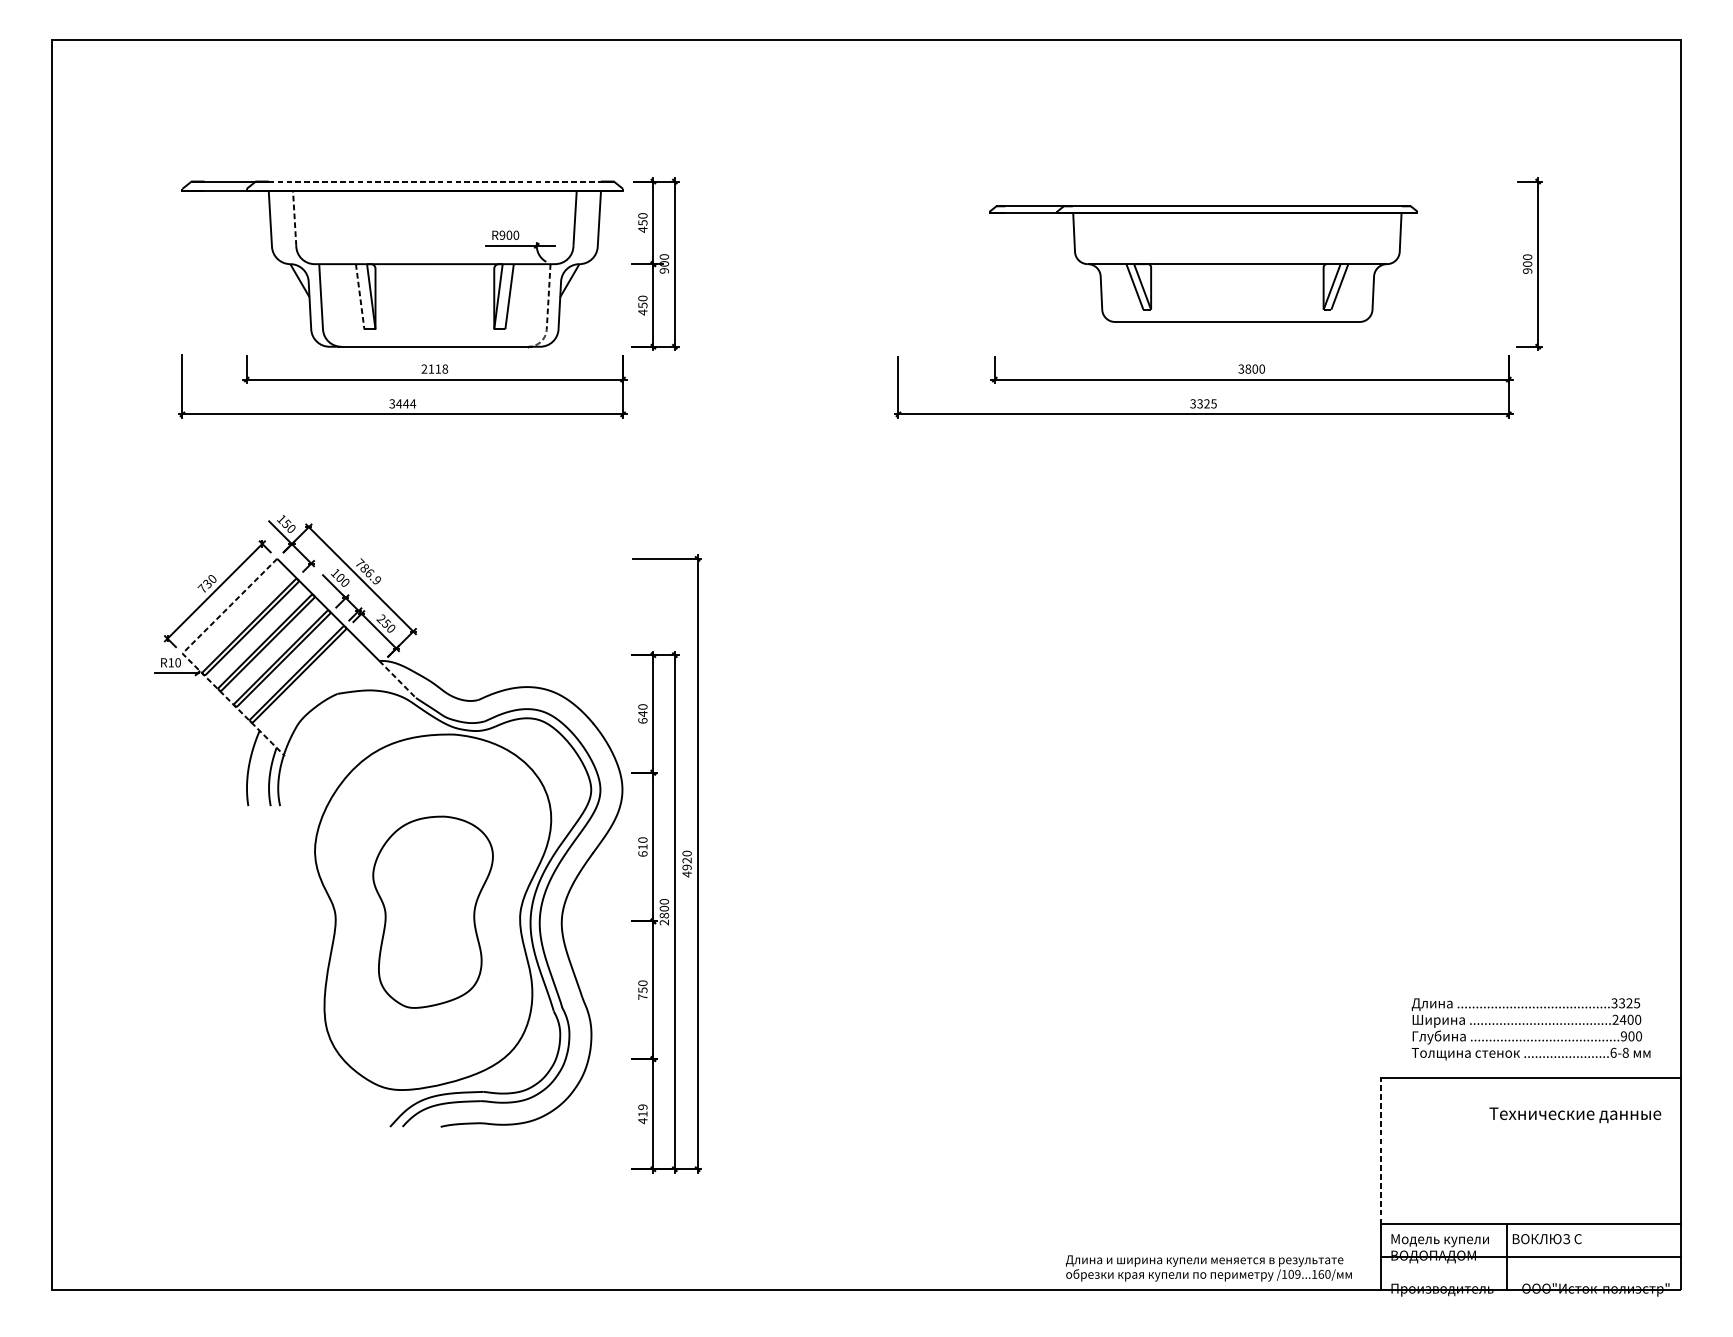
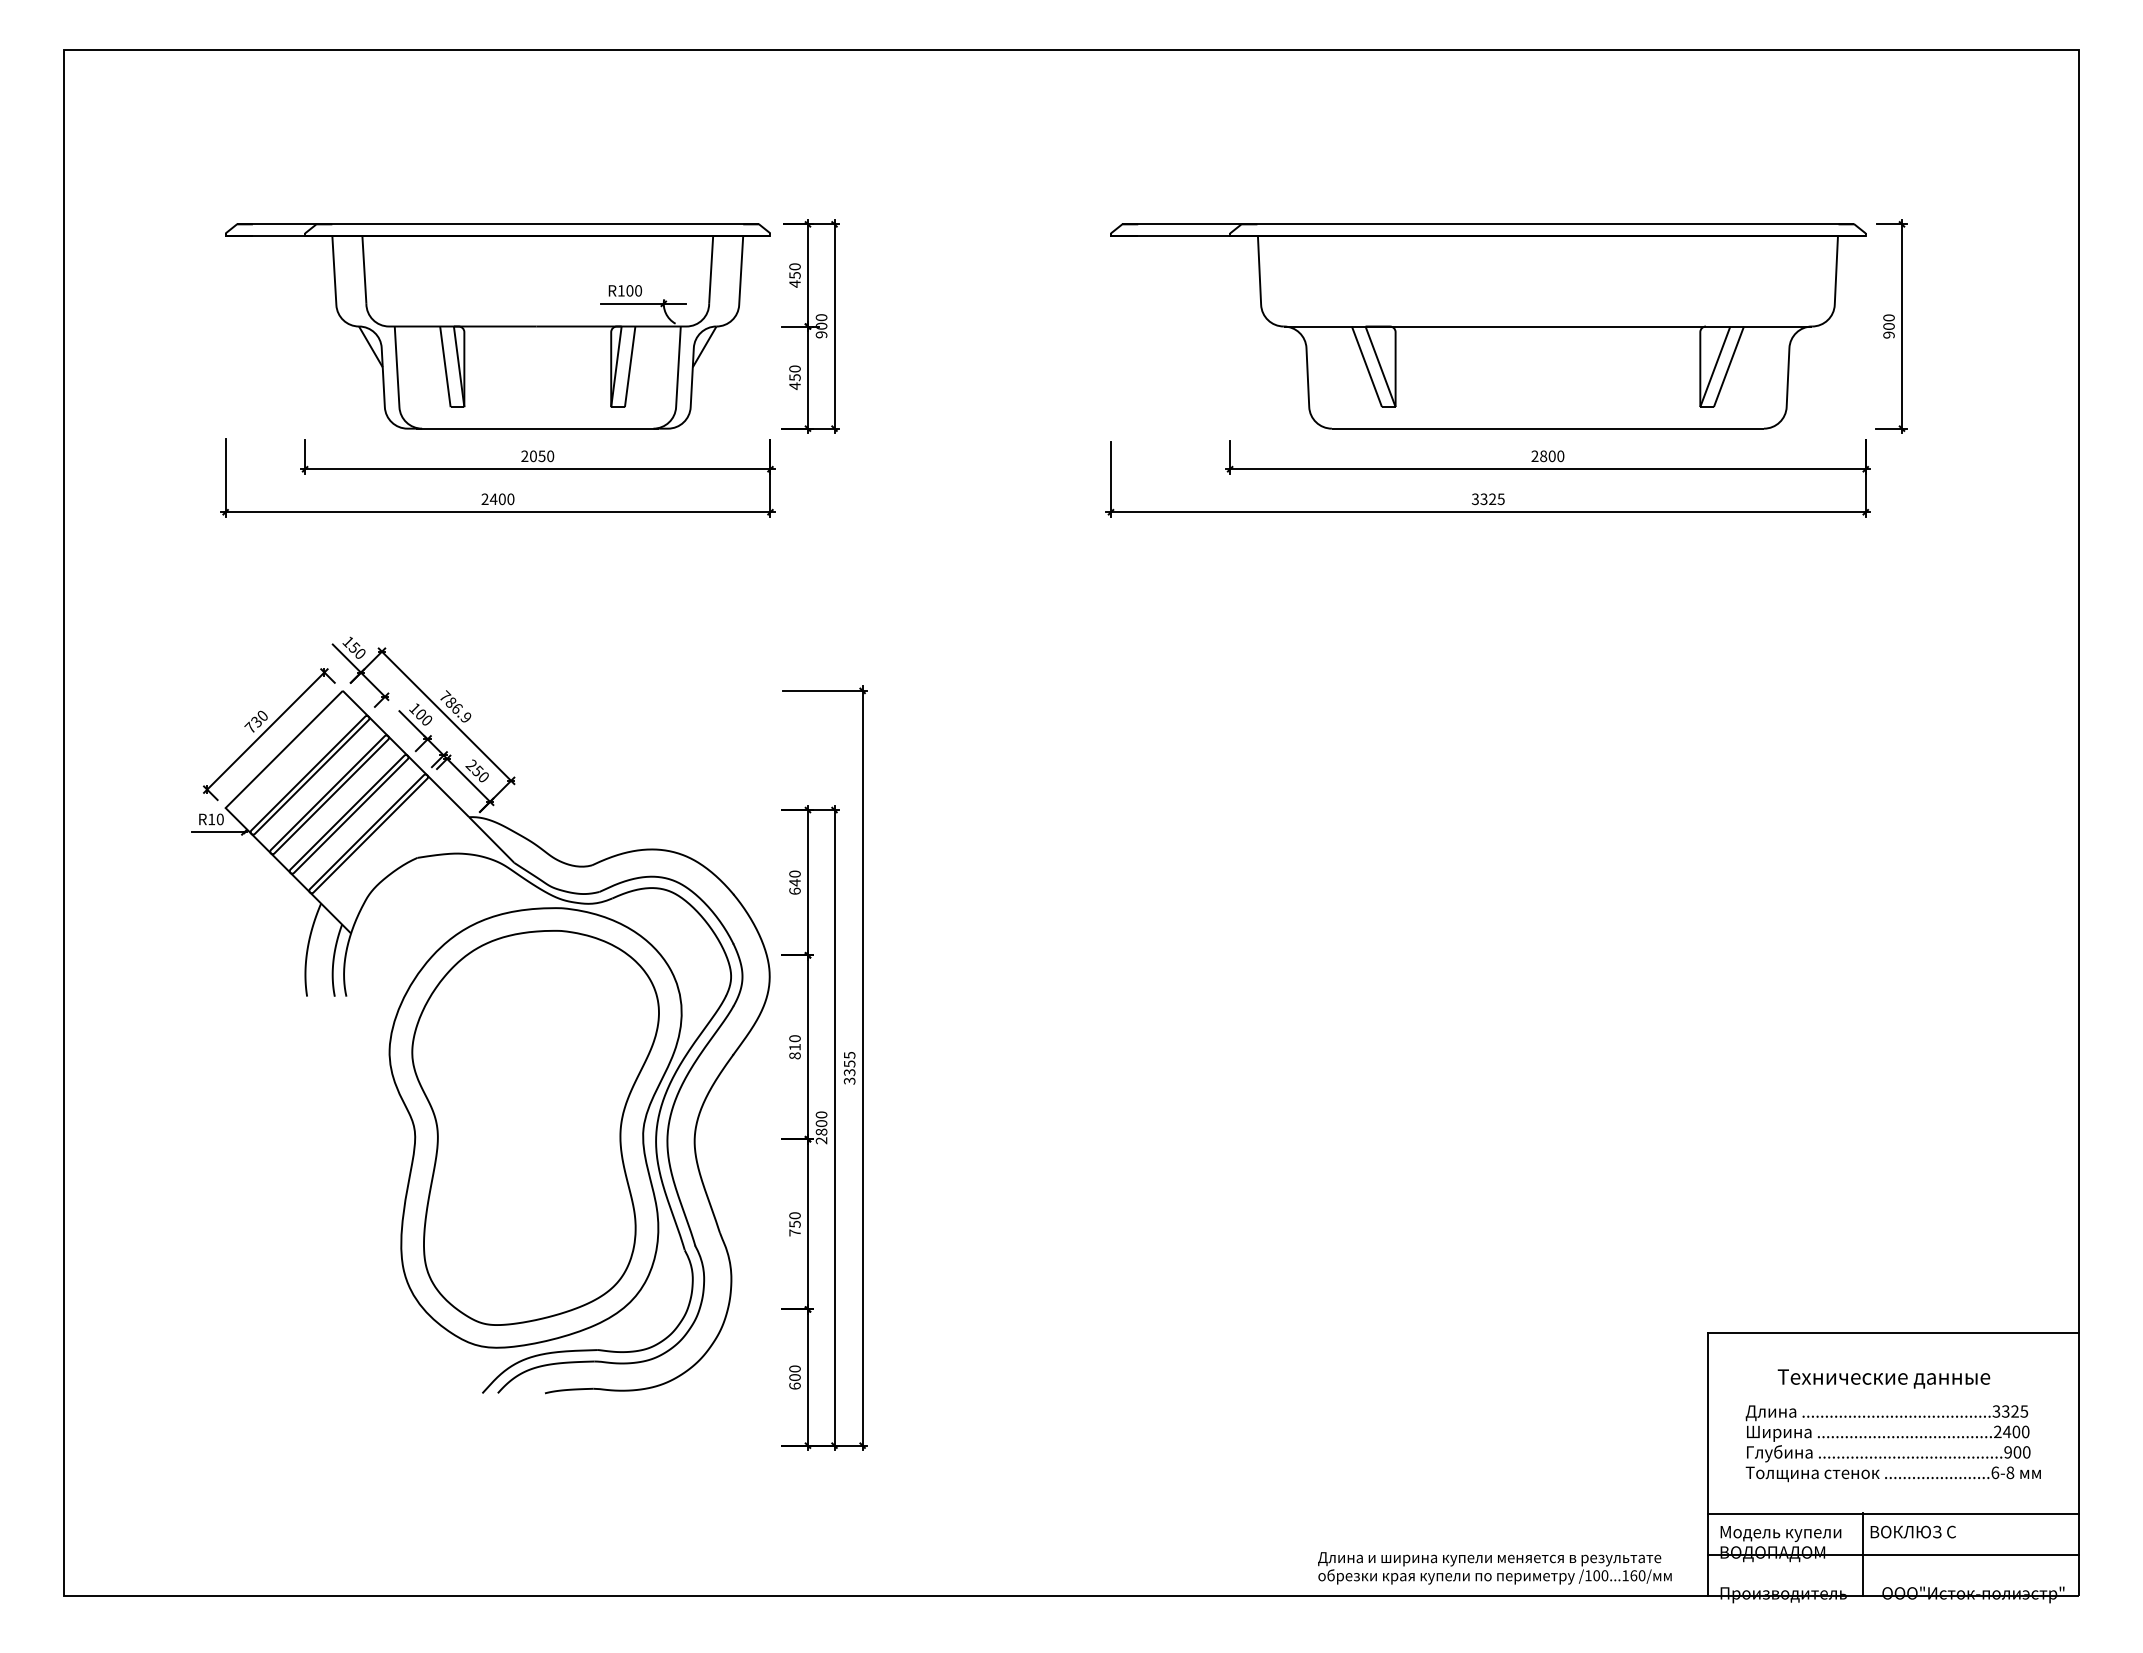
line: (435, 181) -> (538, 224), dashed -> solid
line: (294, 218) -> (364, 269), dashed -> solid
text: (501, 235) -> (620, 290), R900 -> R100
part: (1203, 264) -> (1488, 326), size x1.43
line: (360, 296) -> (445, 366), dashed -> solid
line: (547, 316) -> (677, 391), dashed -> solid
text: (438, 369) -> (542, 456), 2118 -> 2050
text: (1240, 369) -> (1534, 456), 3800 -> 2800
text: (402, 404) -> (497, 499), 3444 -> 2400
line: (185, 657) -> (229, 812), dashed -> solid
line: (398, 679) -> (492, 840), dashed -> solid
text: (642, 853) -> (794, 1055), 610 -> 810
text: (686, 864) -> (849, 1068), 4920 -> 3355
part: (433, 911) -> (535, 1127), size x1.67
text: (1530, 1029) -> (1892, 1443), moved
text: (642, 1114) -> (794, 1377), 419 -> 600
text: (1574, 1114) -> (1883, 1378), moved
line: (1380, 1150) -> (1707, 1422), dashed -> solid
text: (1297, 1274) -> (1604, 1575), /109...160/ -> /100...160/

